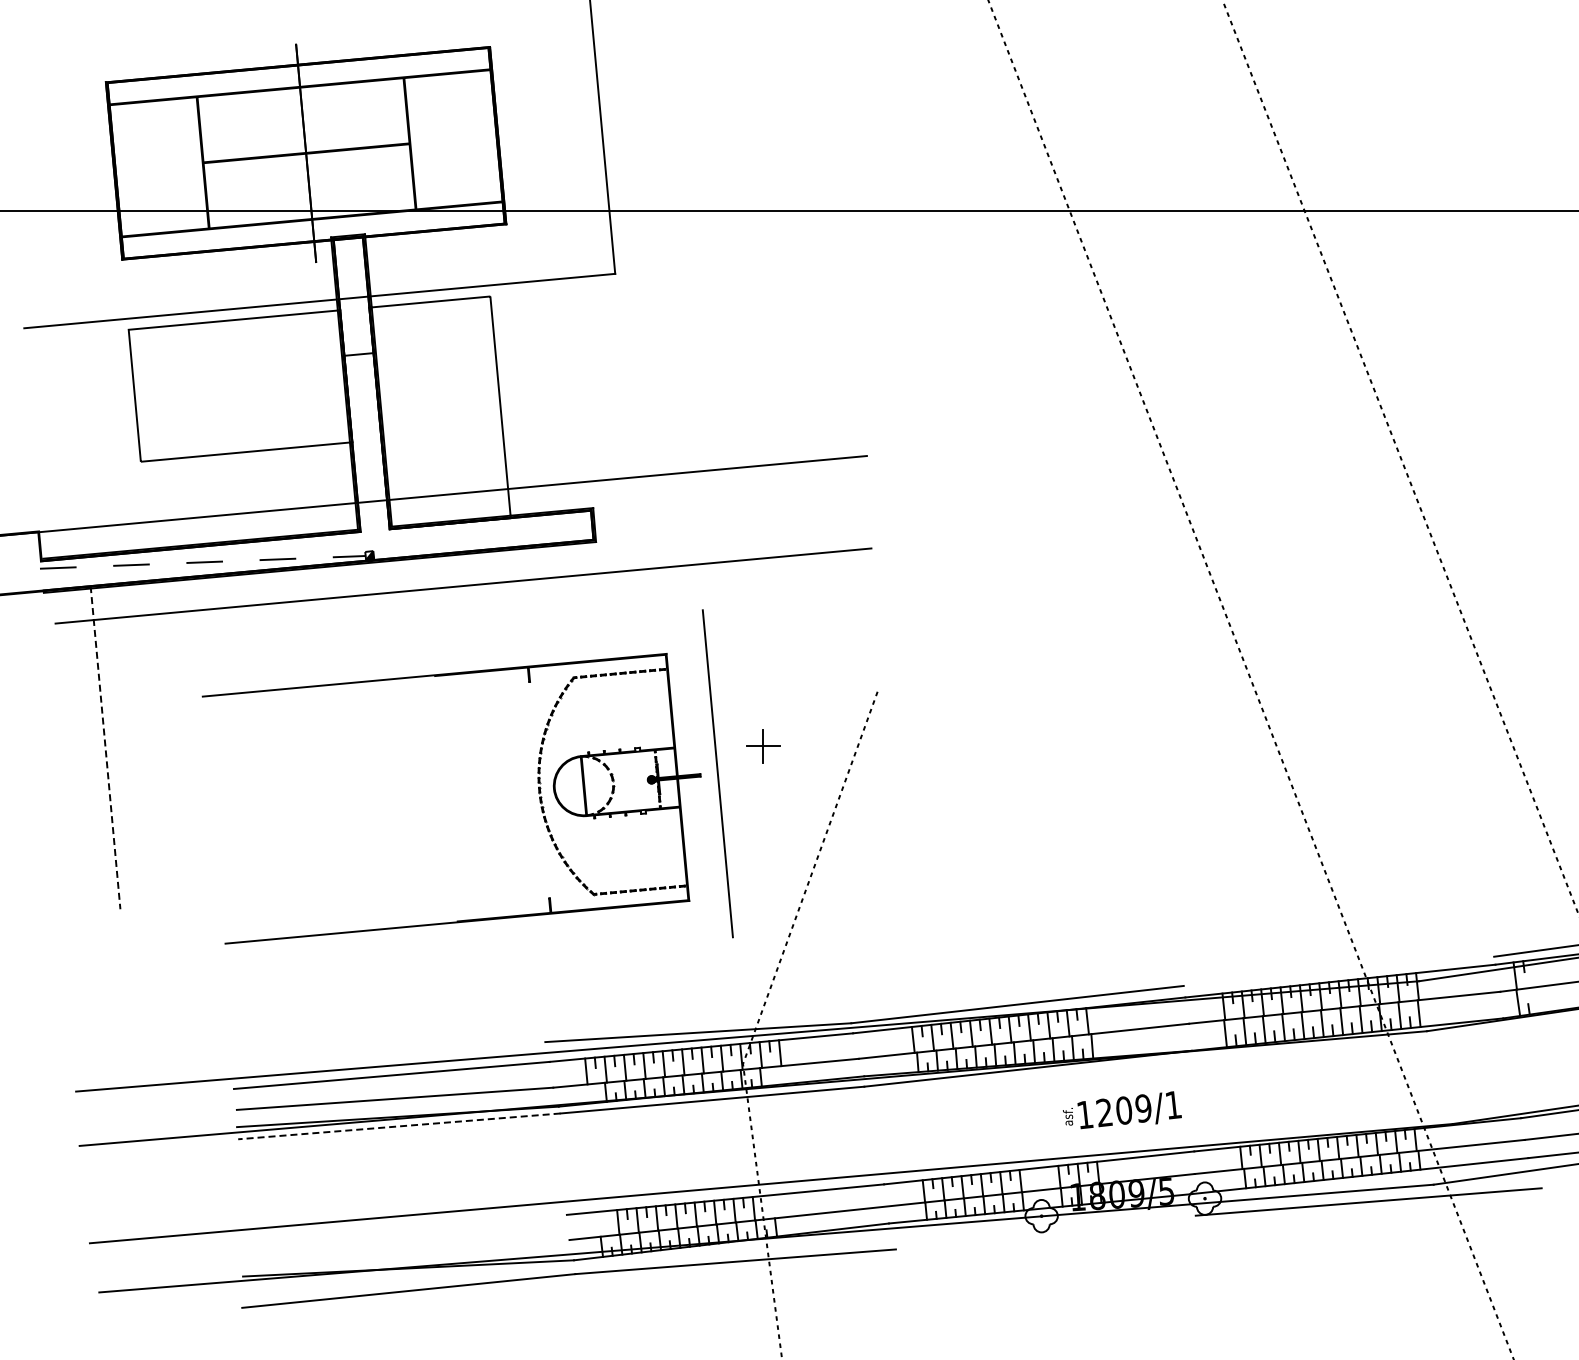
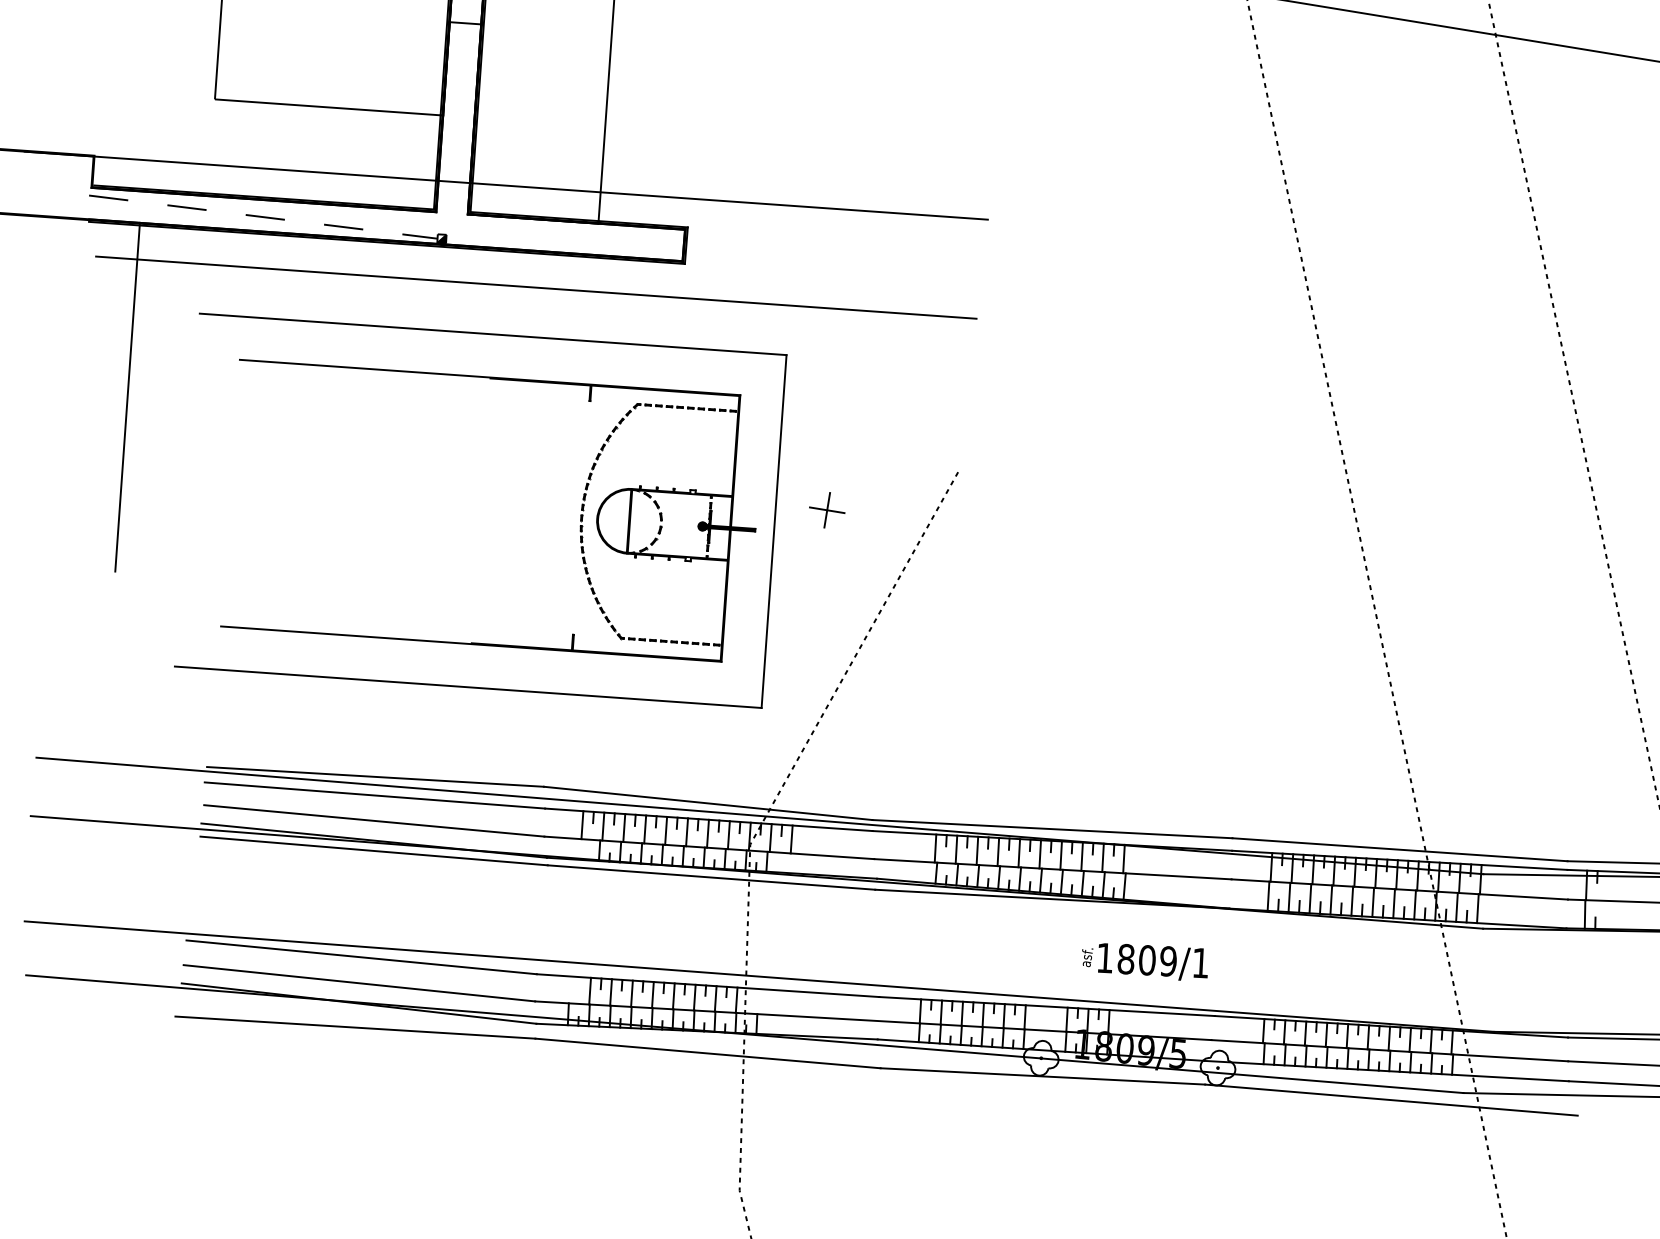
line: (430, 635) -> (492, 334), added
line: (105, 748) -> (127, 398), dashed -> solid
line: (460, 962) -> (467, 687), added
line: (1338, 970) -> (1399, 848), added
line: (389, 1058) -> (375, 777), added
text: (1104, 1112) -> (1126, 958), 1209/1 -> 1809/1
line: (399, 1126) -> (374, 851), dashed -> solid
line: (403, 1225) -> (361, 957), added
line: (1045, 1232) -> (1042, 1076), added
line: (405, 1249) -> (359, 982), added

